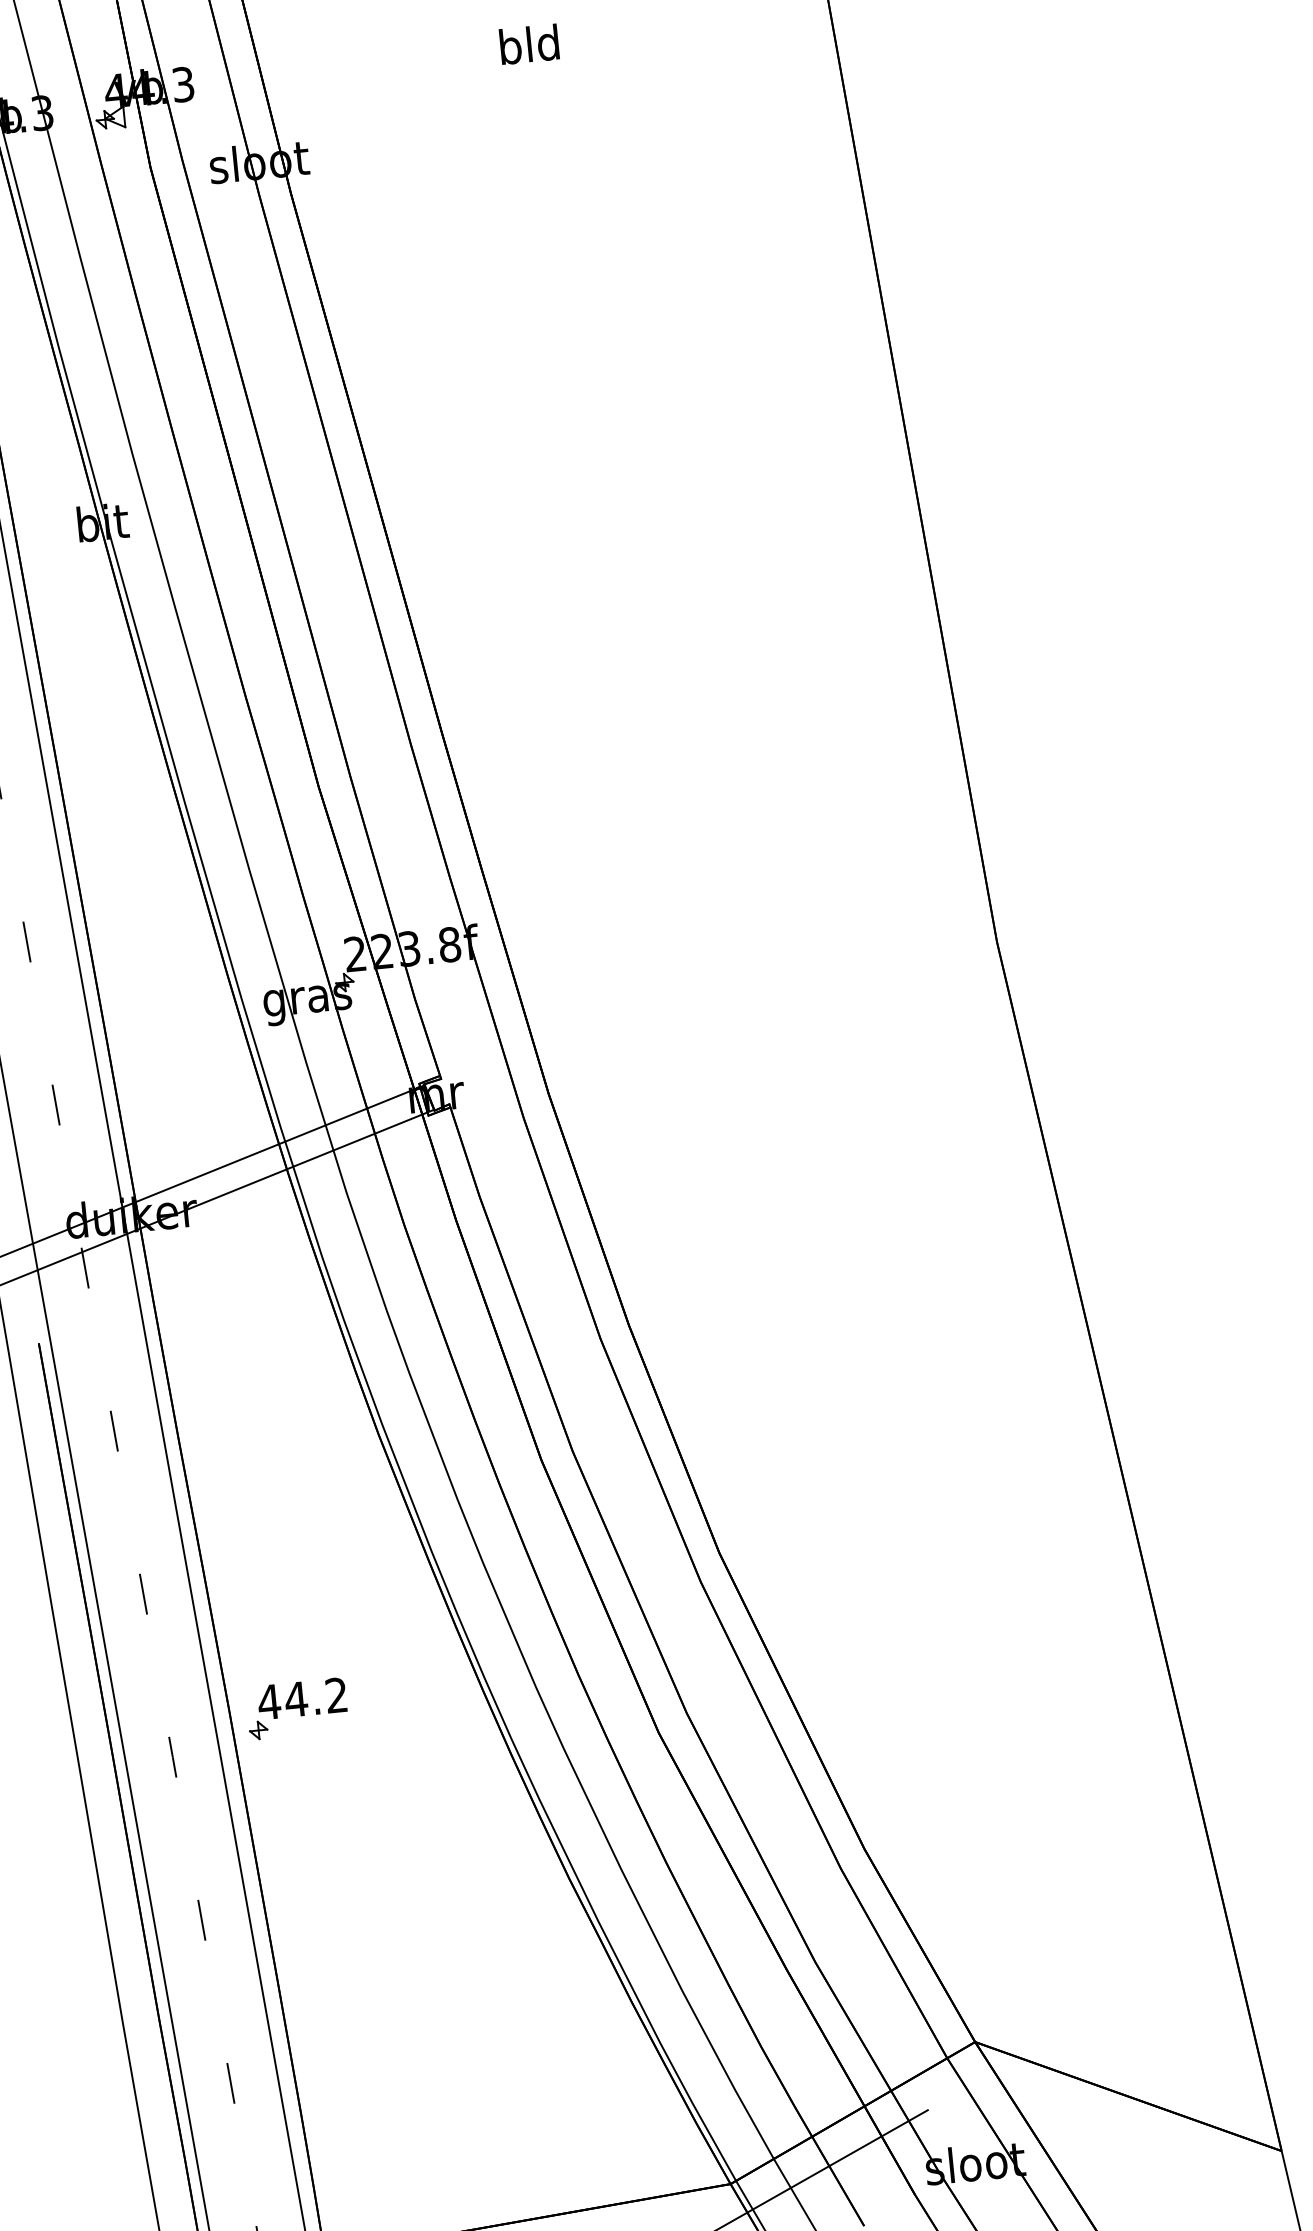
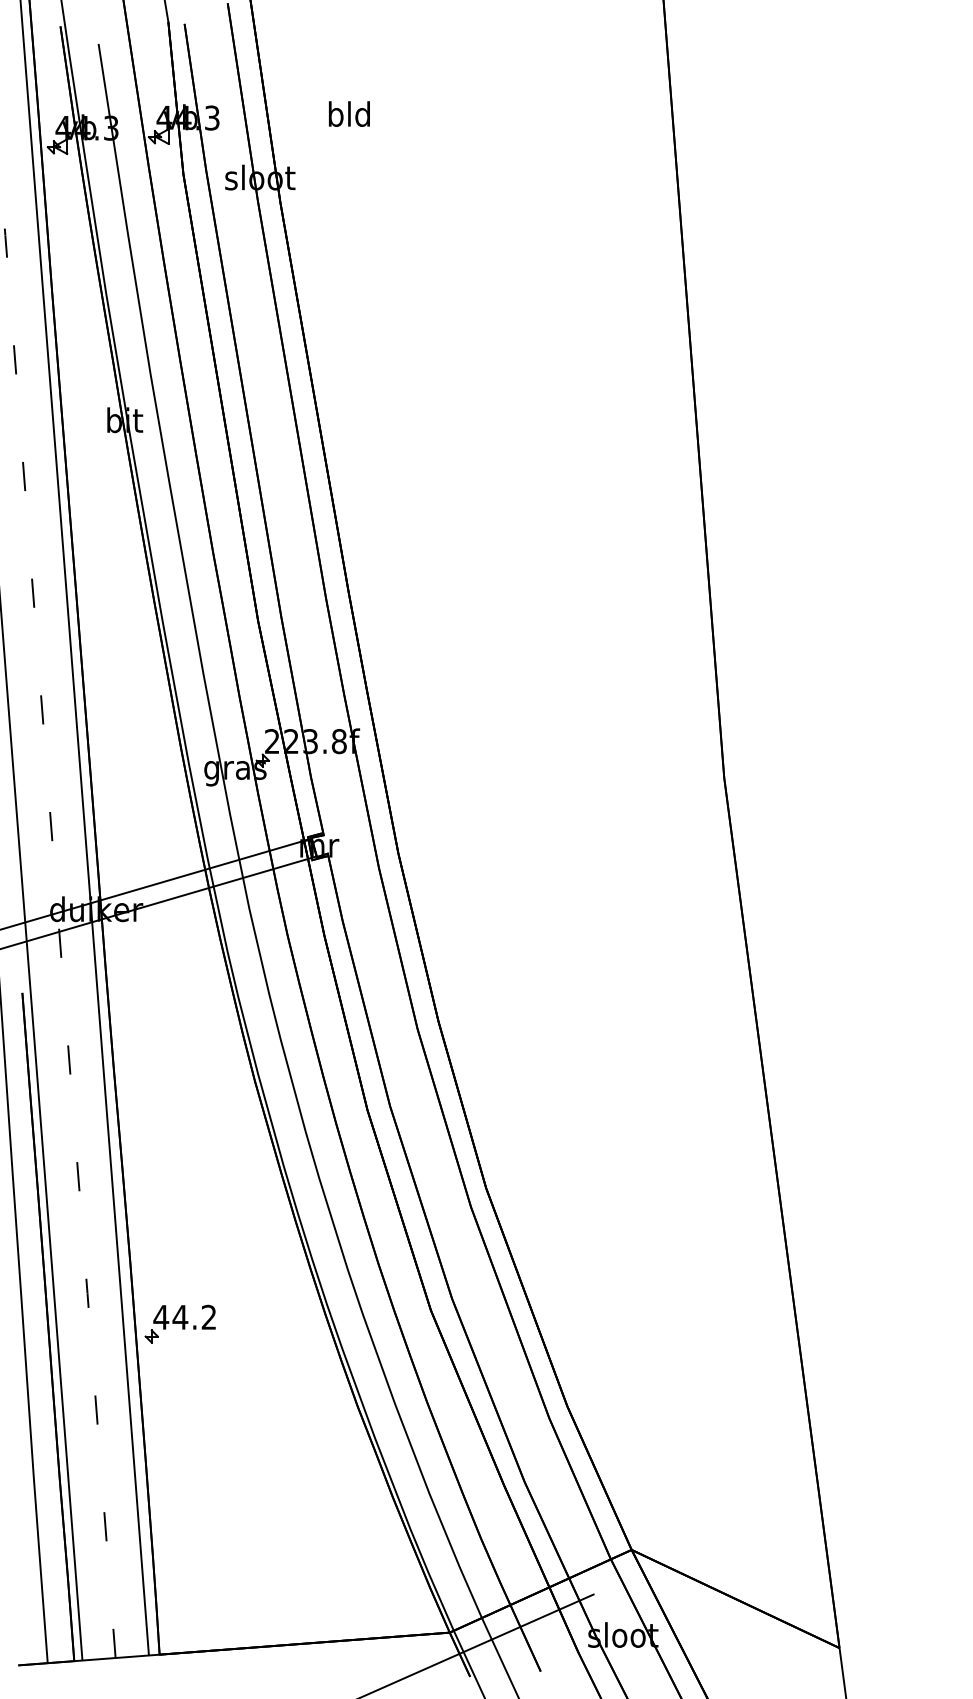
text: (529, 43) -> (349, 113), moved
part: (295, 1708) -> (179, 1323), moved

